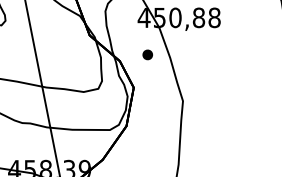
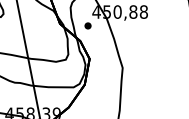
part: (146, 54) -> (87, 25), moved

